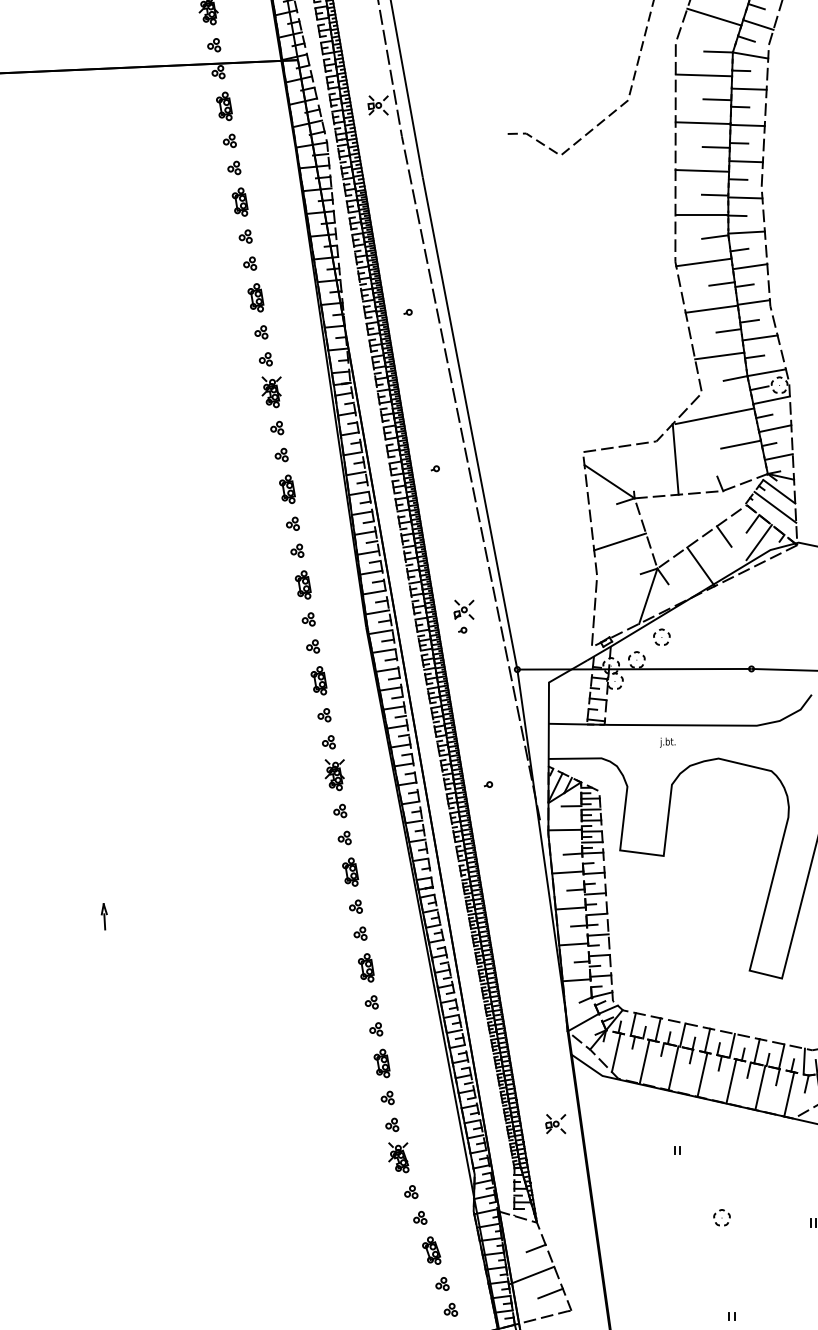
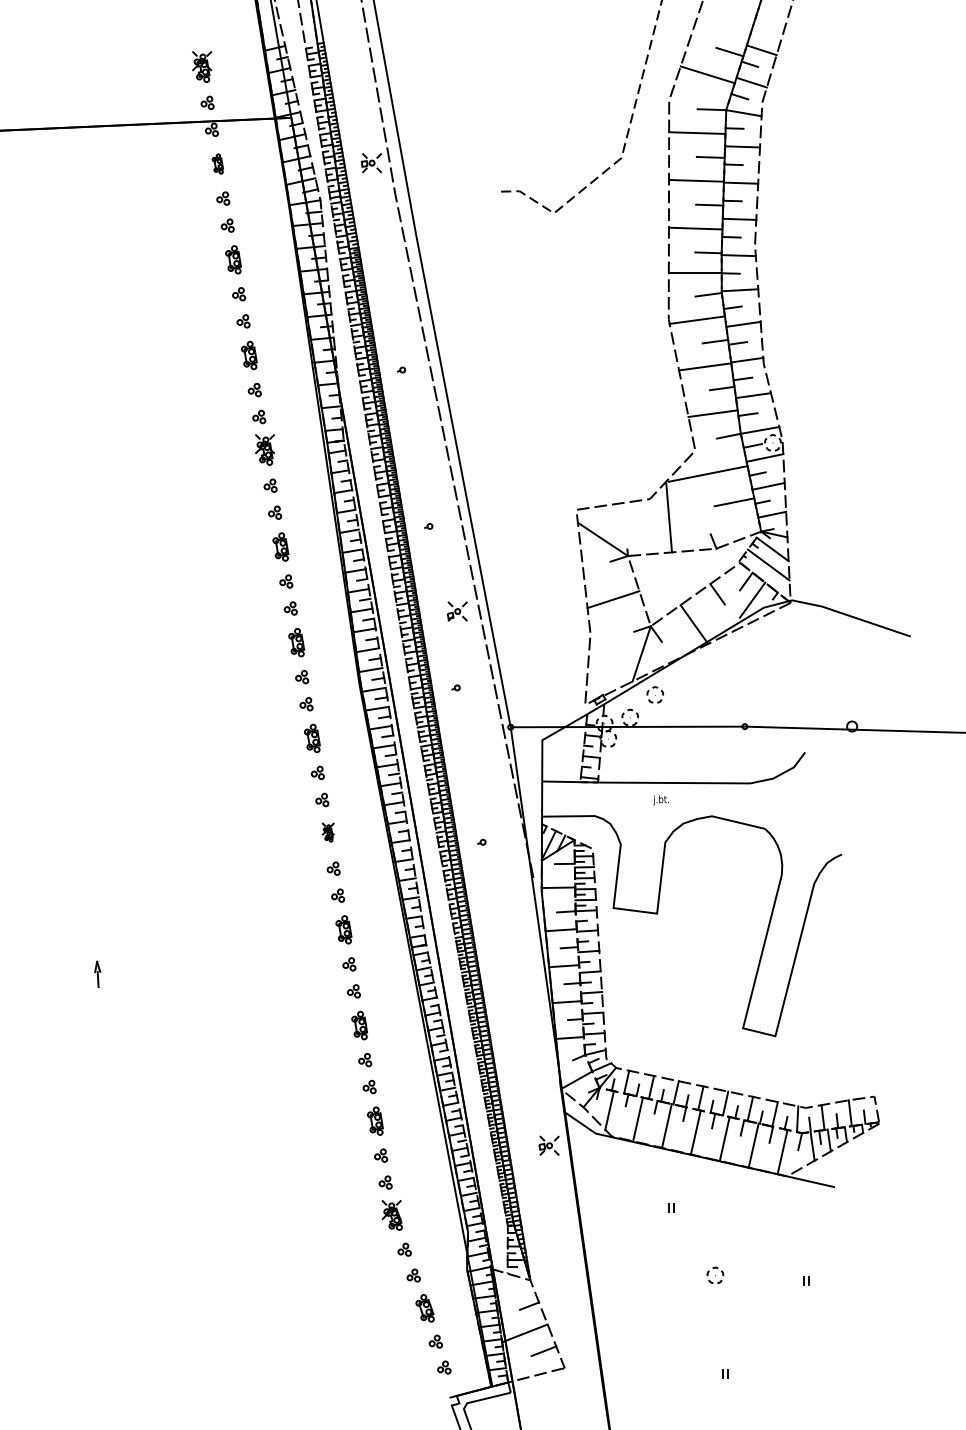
part: (224, 105) -> (217, 163), size x0.7
part: (463, 609) -> (456, 611), moved
part: (335, 774) -> (328, 832), size x0.6
part: (555, 1123) -> (548, 1145), moved

